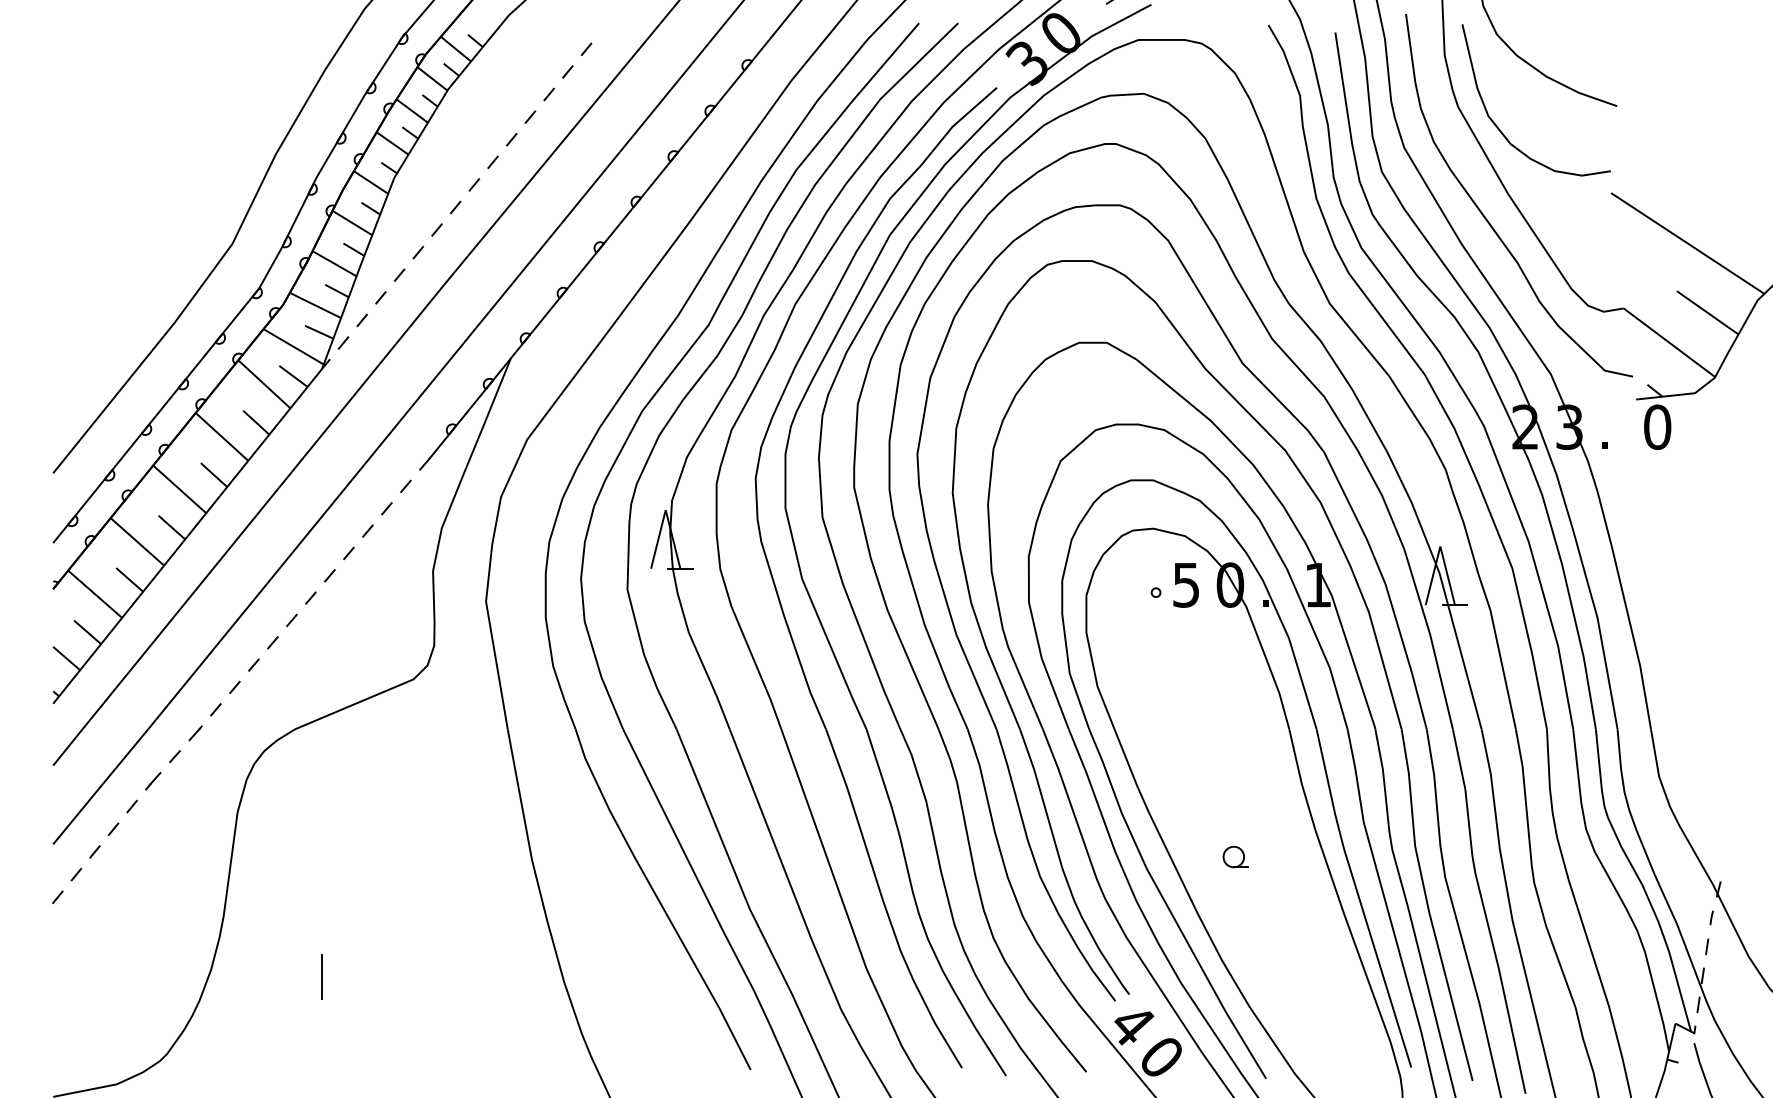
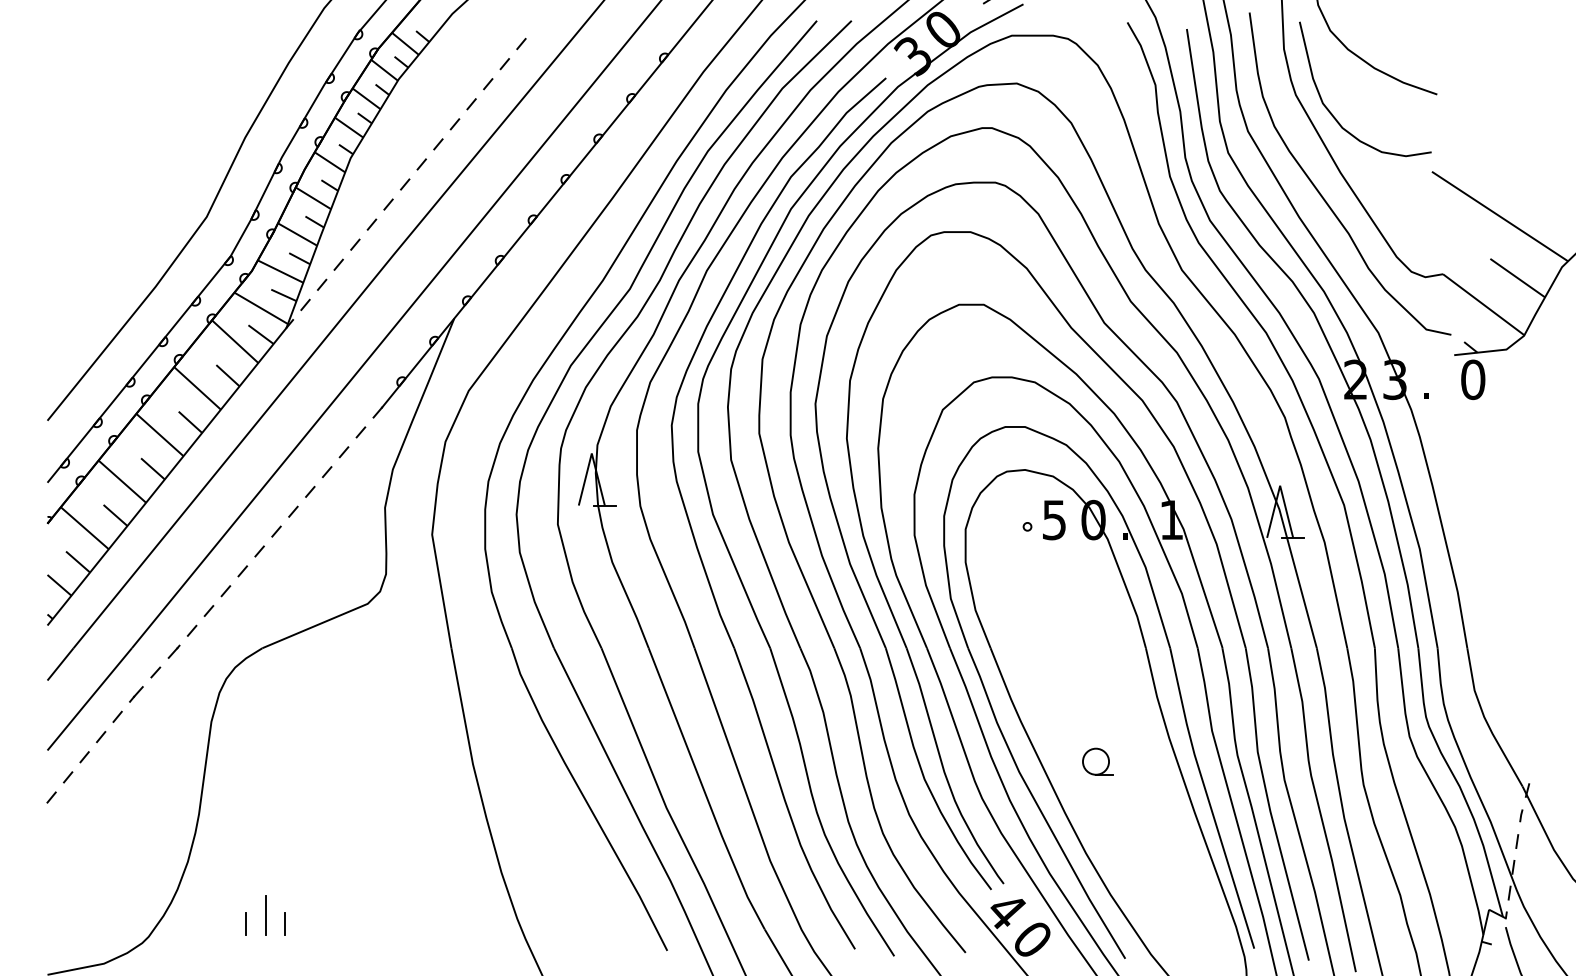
part: (1235, 856) -> (1098, 761), size x1.43
line: (321, 976) -> (265, 914), moved
line: (276, 1039) -> (245, 923), added
line: (320, 1039) -> (285, 923), added

